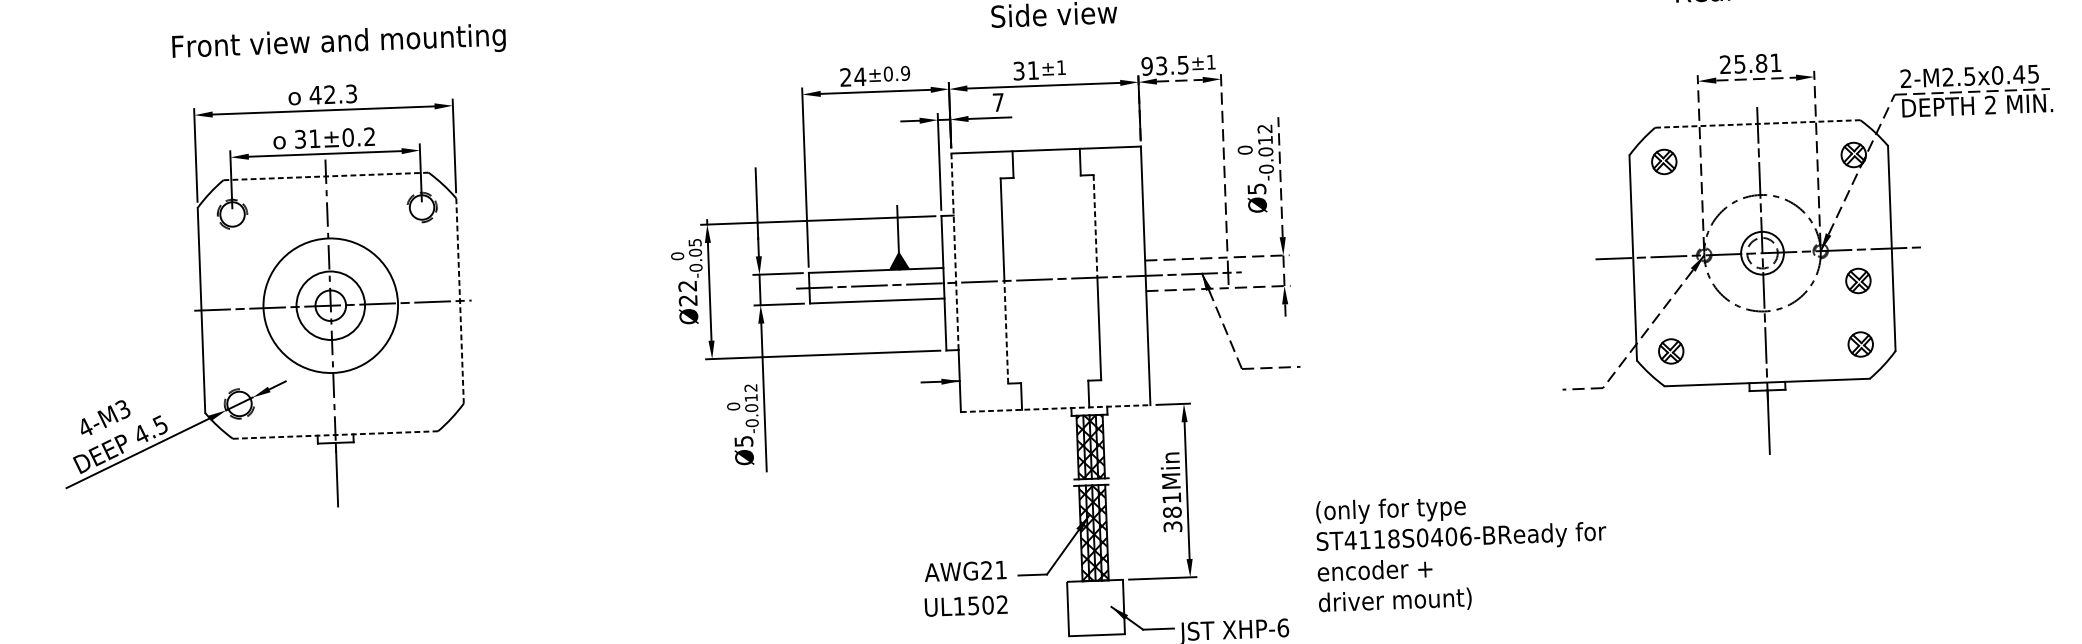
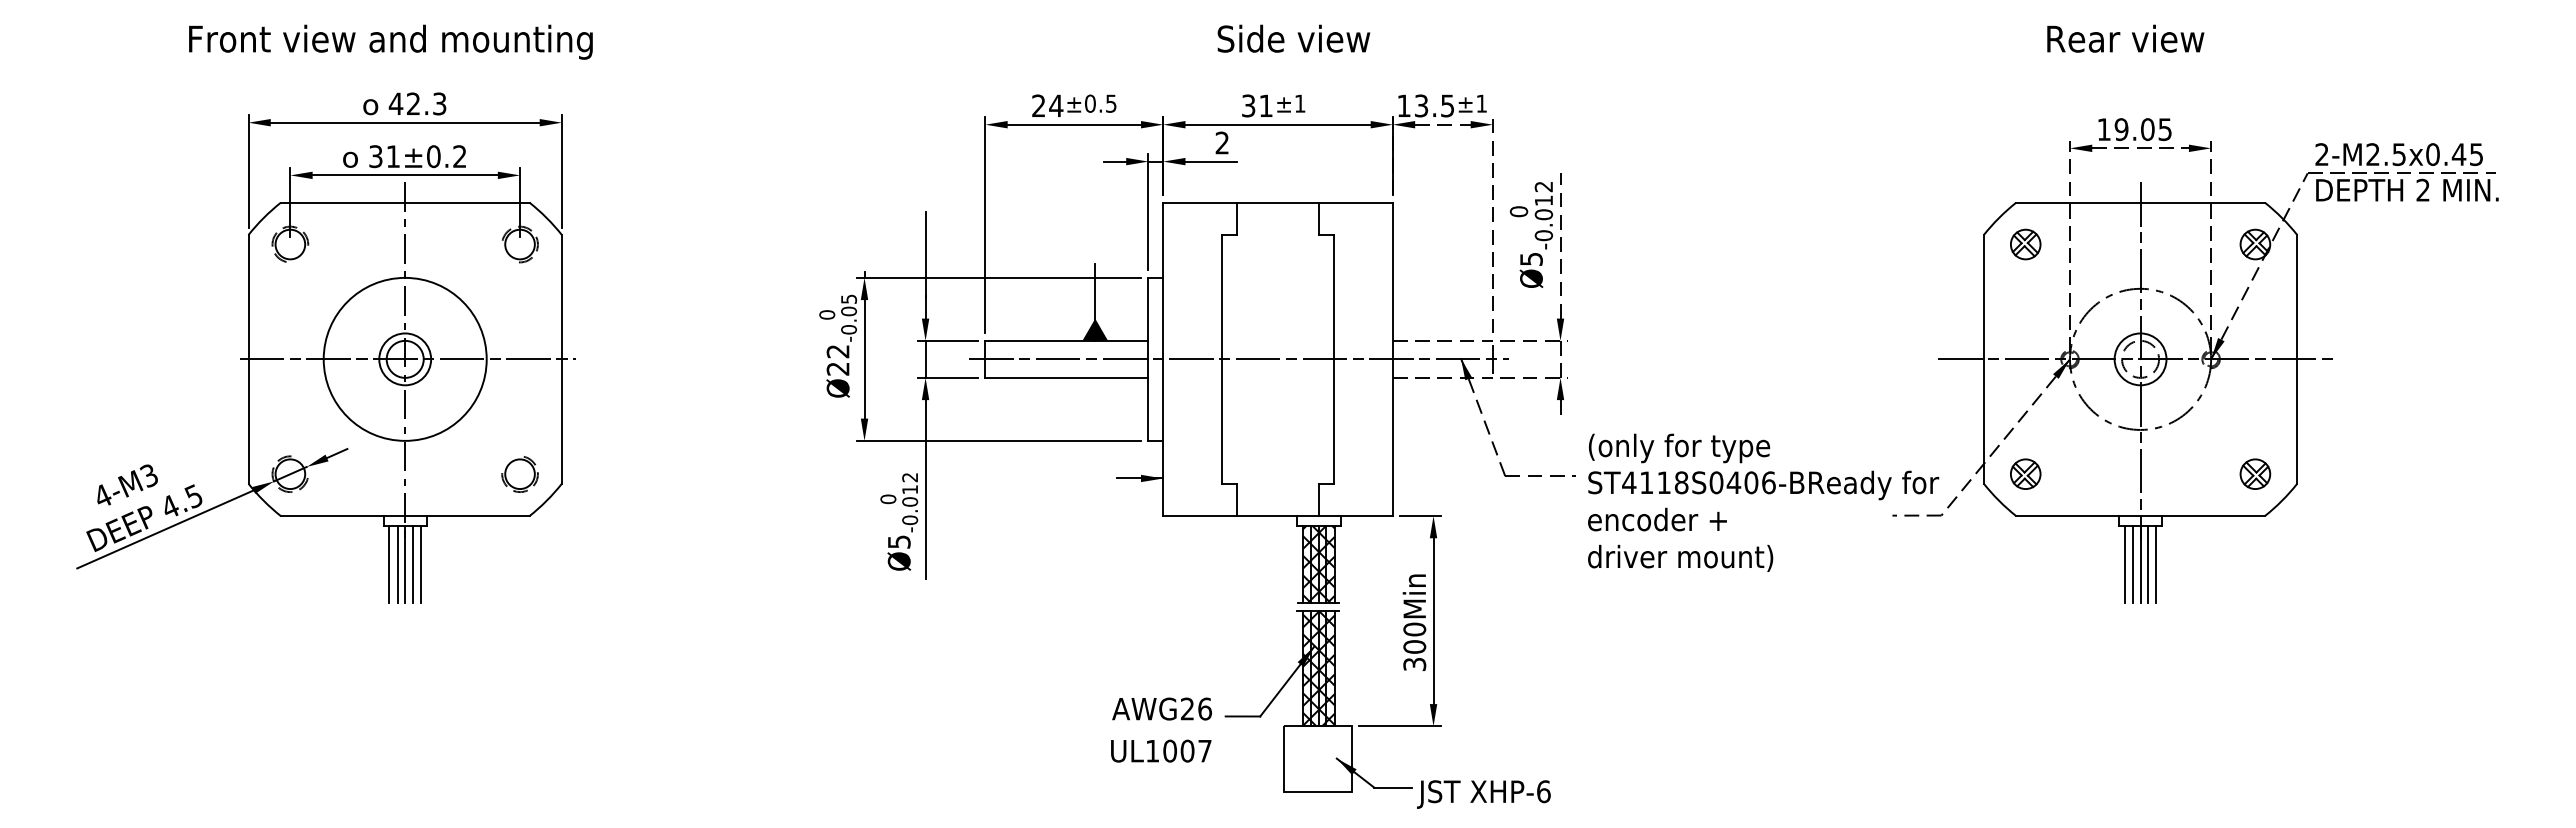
text: (338, 42) -> (390, 41), moved
text: (1750, 63) -> (2134, 129), 25.81 -> 19.05
text: (1146, 66) -> (1403, 105), 93.5 -> 13.5
text: (904, 73) -> (1110, 103), ±0.9 -> ±0.5
text: (997, 102) -> (1221, 142), 7 -> 2
line: (1758, 123) -> (2141, 202), dashed -> solid
line: (326, 176) -> (405, 202), dashed -> solid
line: (1095, 226) -> (1334, 297), dashed -> solid
line: (955, 252) -> (1163, 322), dashed -> solid
part: (1858, 280) -> (2255, 396), removed
line: (459, 301) -> (561, 359), dashed -> solid
circle: (331, 305) -> (405, 359), size x0.62
line: (1006, 332) -> (1221, 421), dashed -> solid
part: (428, 397) -> (519, 474), added
line: (1056, 408) -> (1278, 516), dashed -> solid
line: (1762, 421) -> (2132, 563), added
line: (1775, 421) -> (2148, 563), added
line: (1781, 421) -> (2156, 563), added
line: (1755, 422) -> (2124, 563), added
line: (335, 435) -> (405, 516), dashed -> solid
line: (342, 473) -> (412, 563), added
line: (350, 473) -> (421, 563), added
line: (323, 474) -> (389, 563), added
line: (330, 474) -> (397, 563), added
text: (1171, 504) -> (1414, 637), 381Min -> 300Min
text: (1461, 552) -> (1763, 502), moved
text: (1000, 569) -> (1204, 708), AWG21 -> AWG26
text: (988, 604) -> (1187, 750), UL1502 -> UL1007

